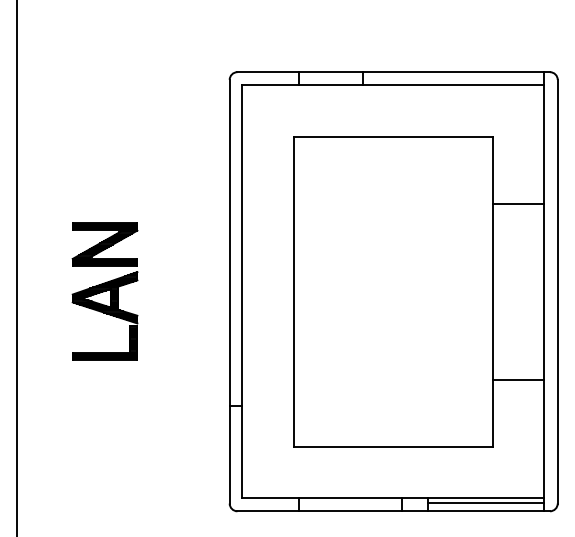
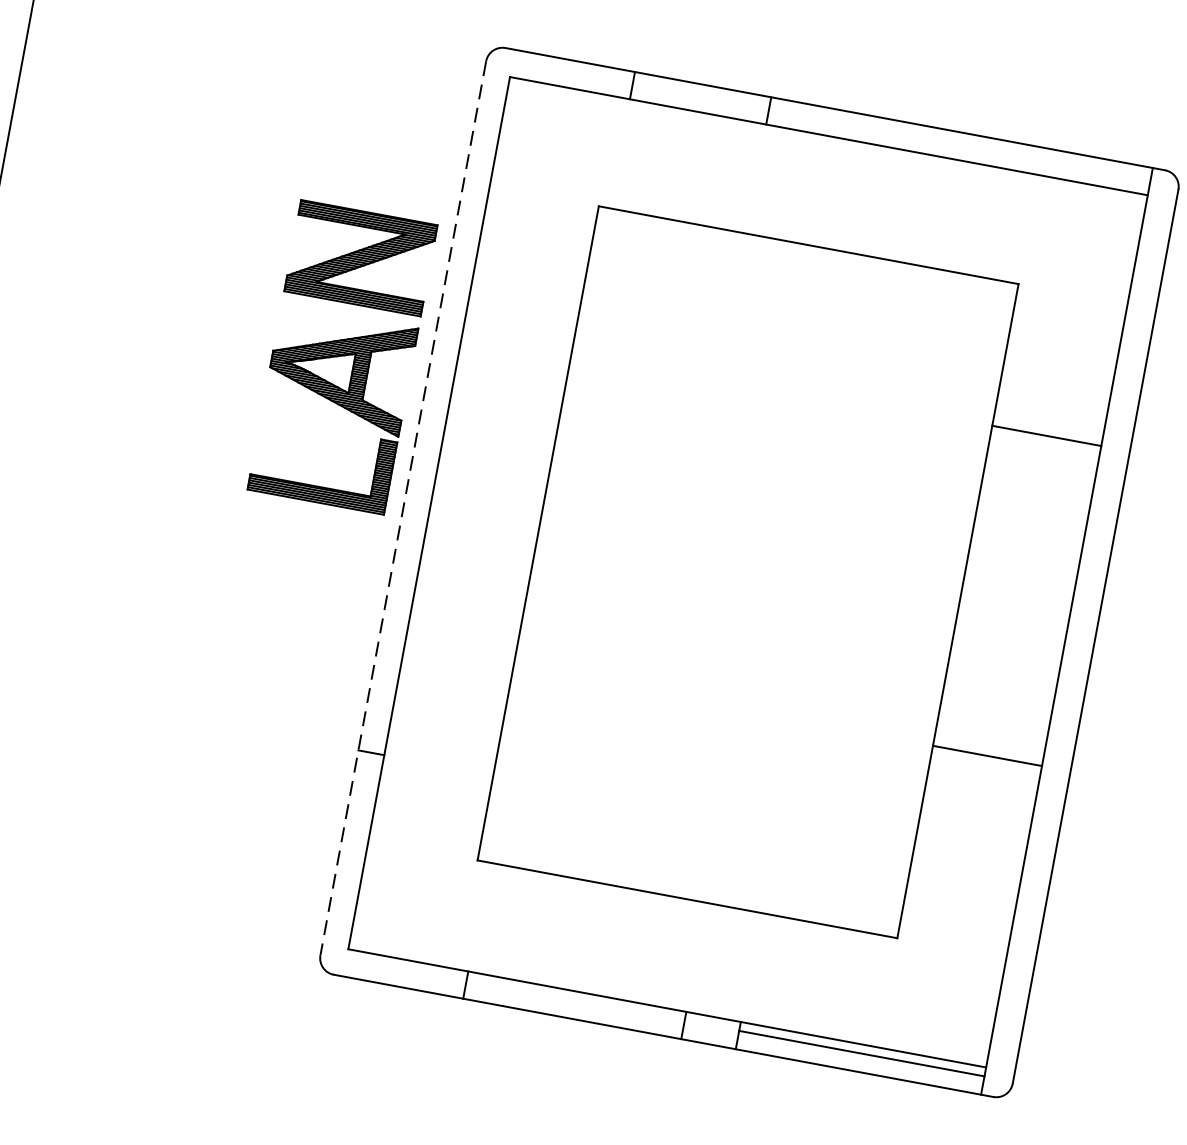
part: (104, 291) -> (341, 356), moved
line: (229, 291) -> (402, 507), solid -> dashed
line: (518, 379) -> (987, 755), moved

